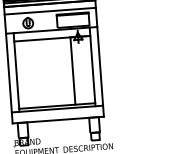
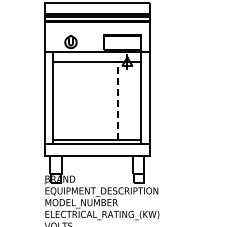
line: (50, 11) -> (97, 30), removed
line: (73, 71) -> (118, 101), solid -> dashed

